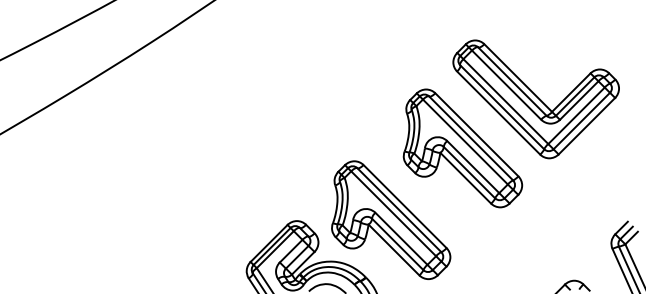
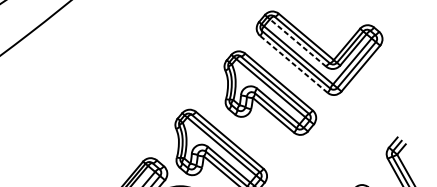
line: (506, 85) -> (298, 43), solid -> dashed
line: (498, 113) -> (293, 64), solid -> dashed

